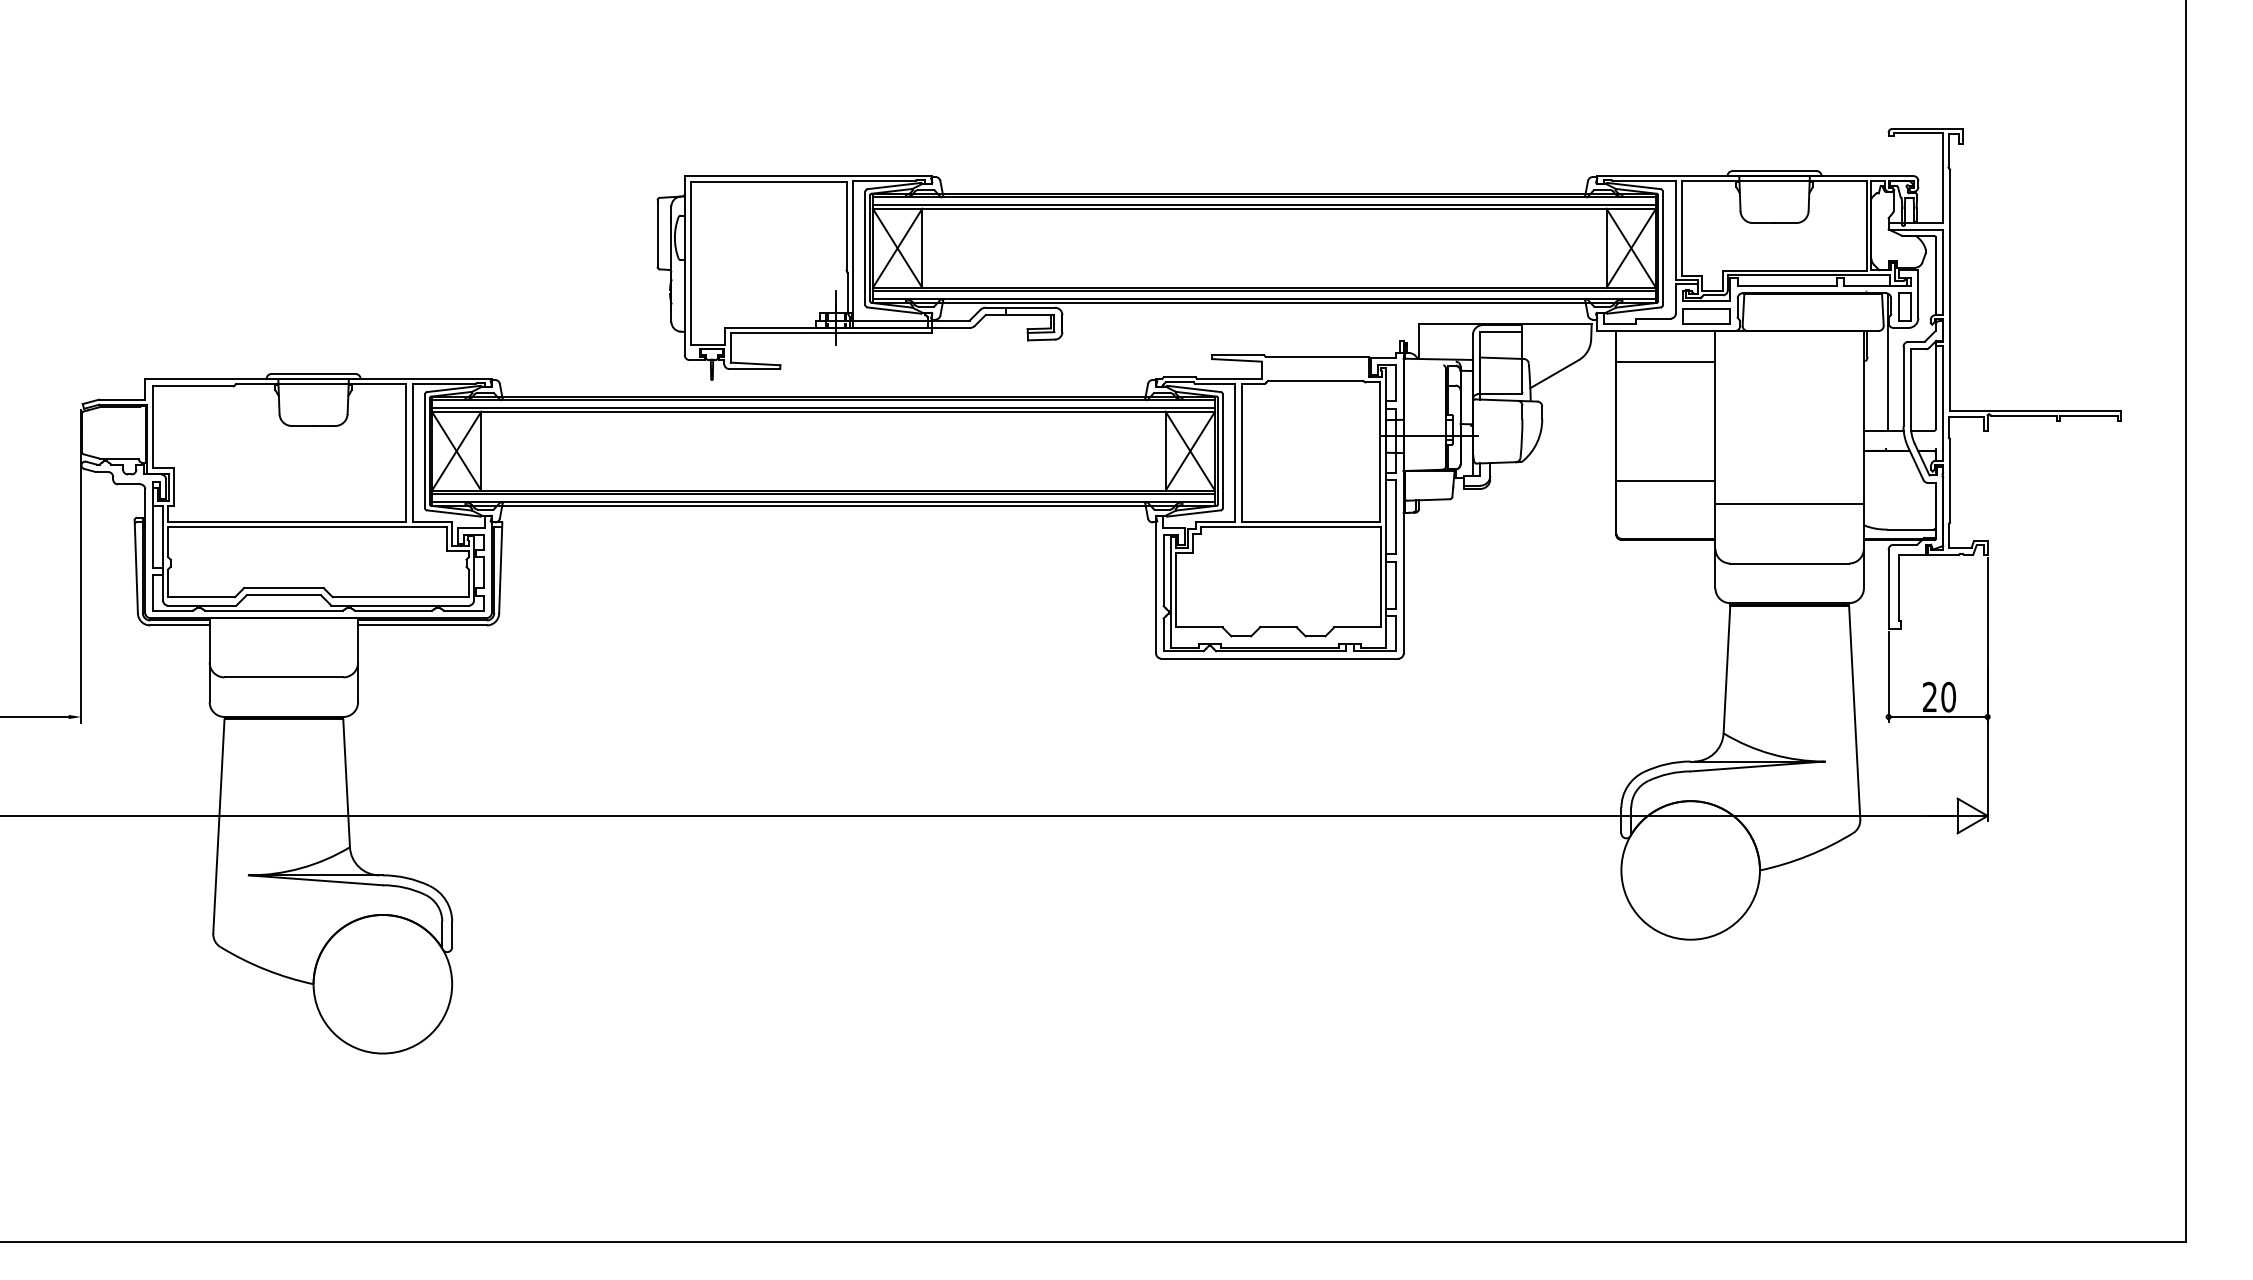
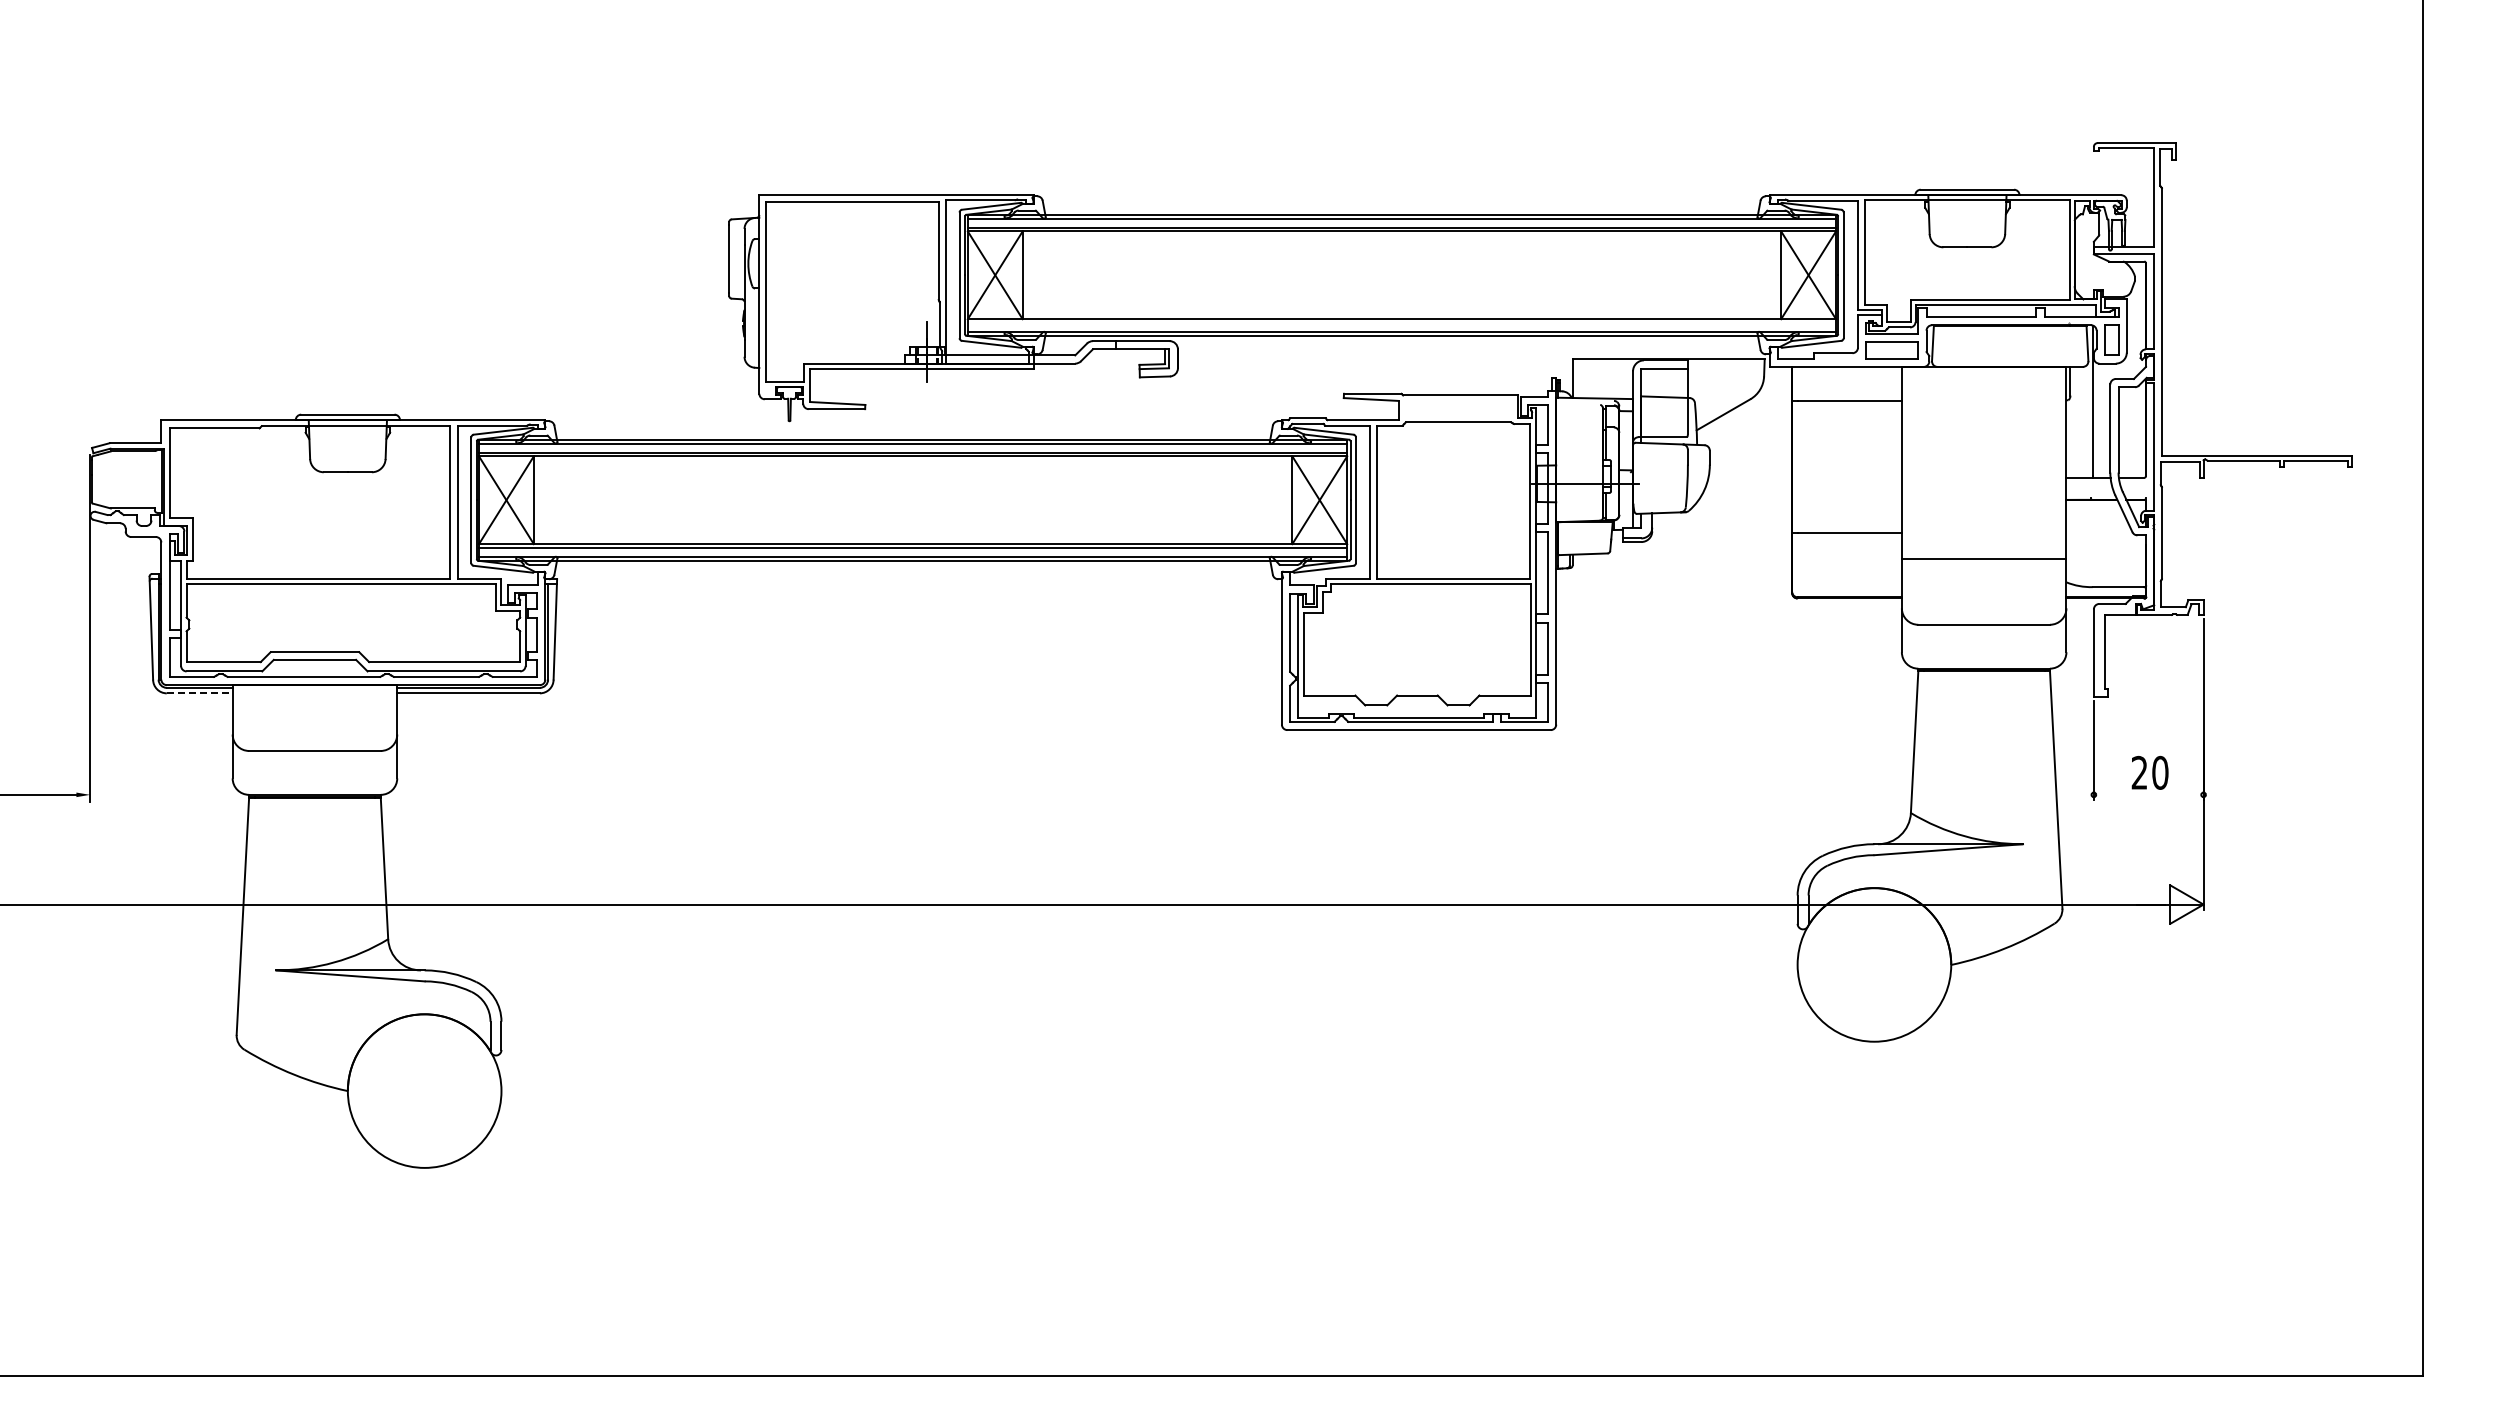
line: (1264, 291) -> (1401, 323), removed
line: (179, 625) -> (199, 693), solid -> dashed
line: (1937, 716) -> (2148, 794), removed

